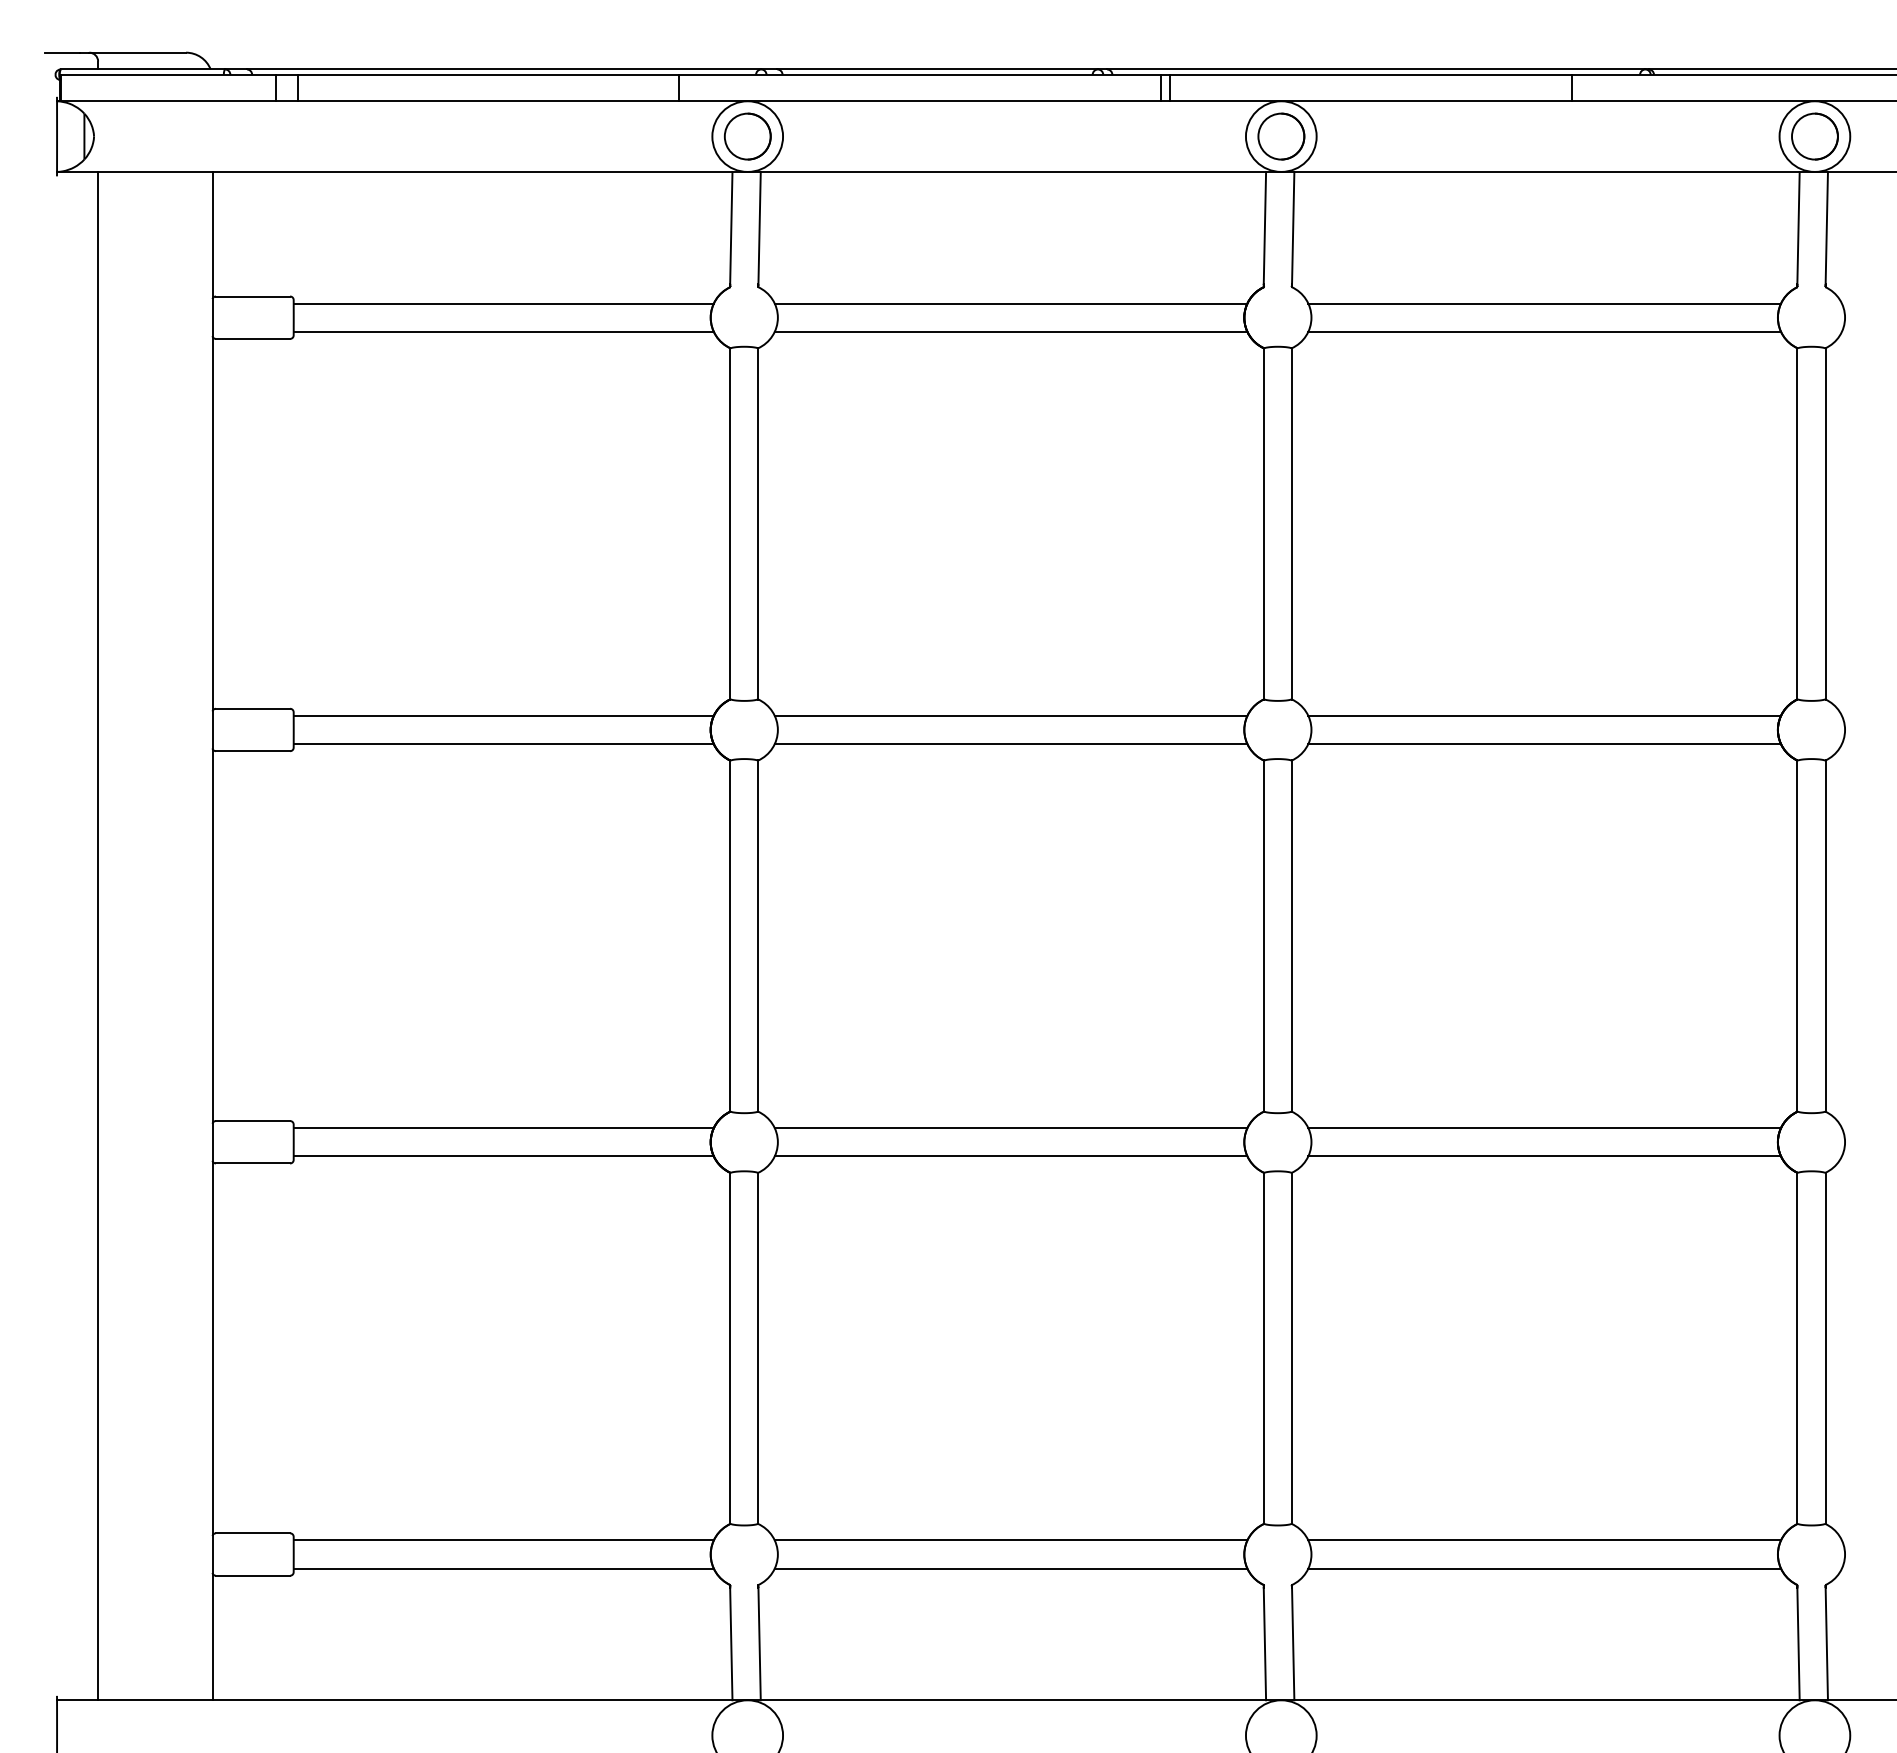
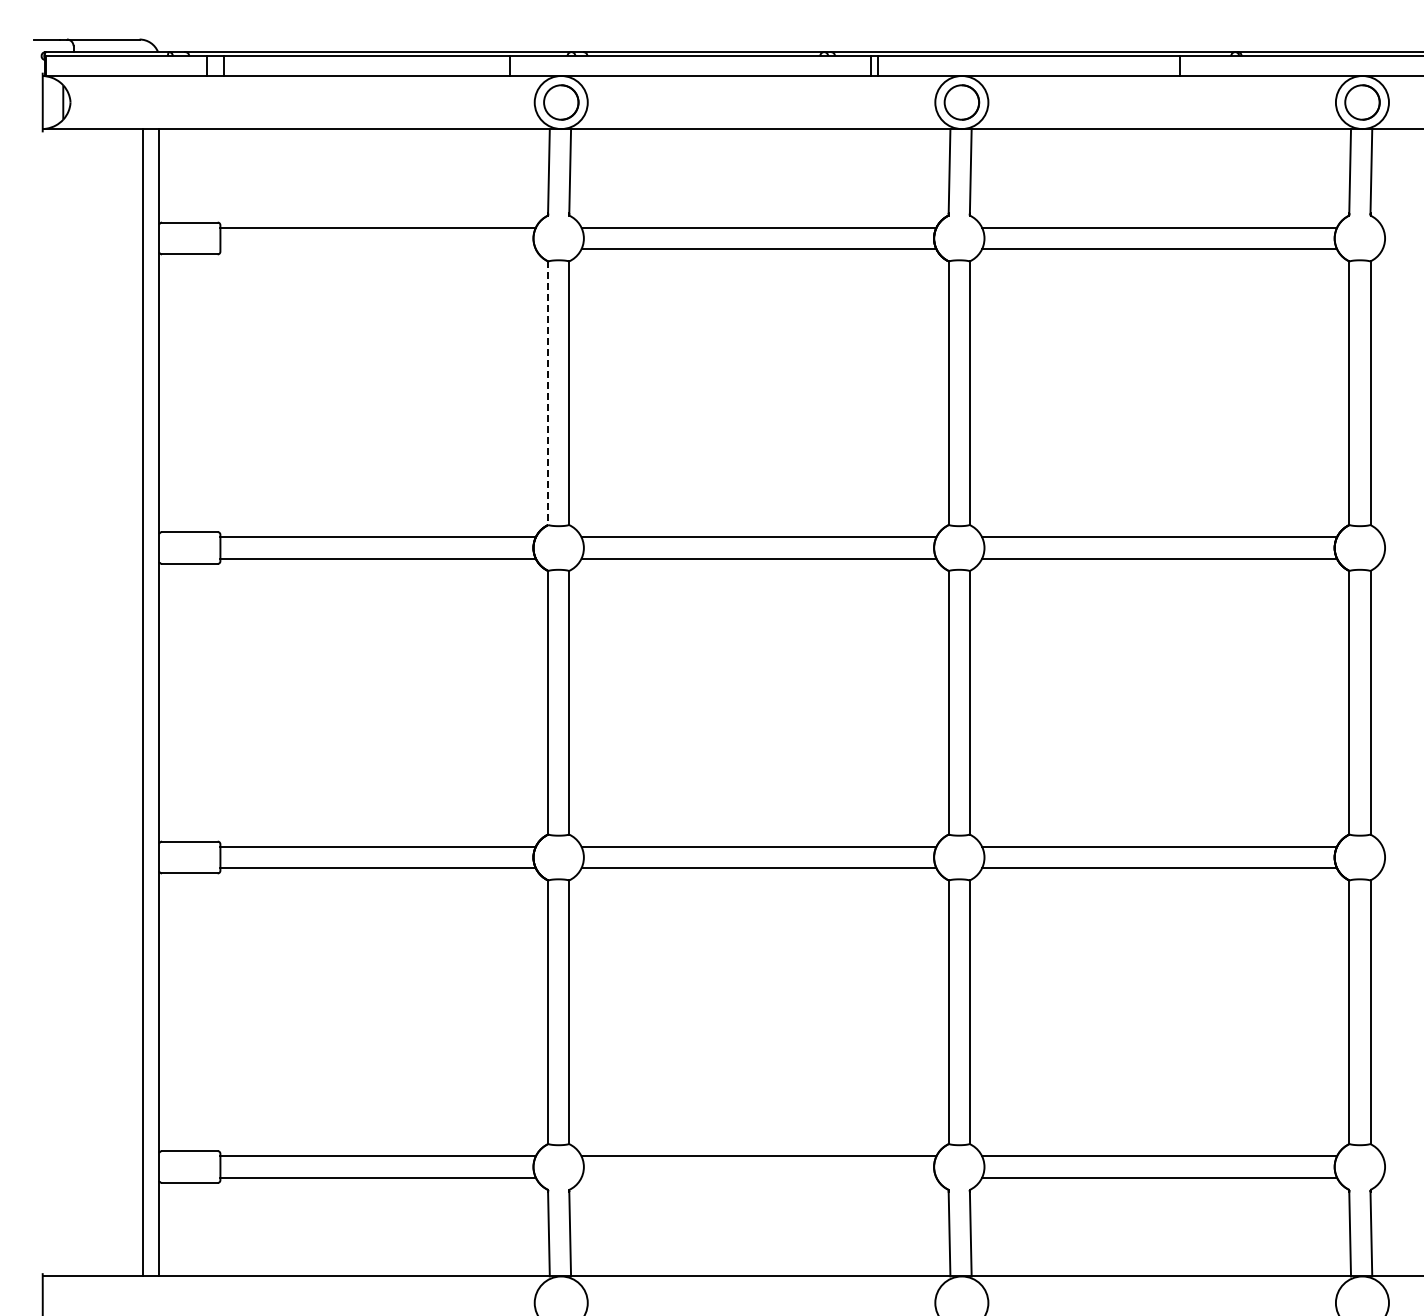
line: (502, 332) -> (377, 249), removed
line: (730, 524) -> (548, 393), solid -> dashed
line: (98, 935) -> (142, 702), moved
line: (1010, 1568) -> (758, 1177), removed

